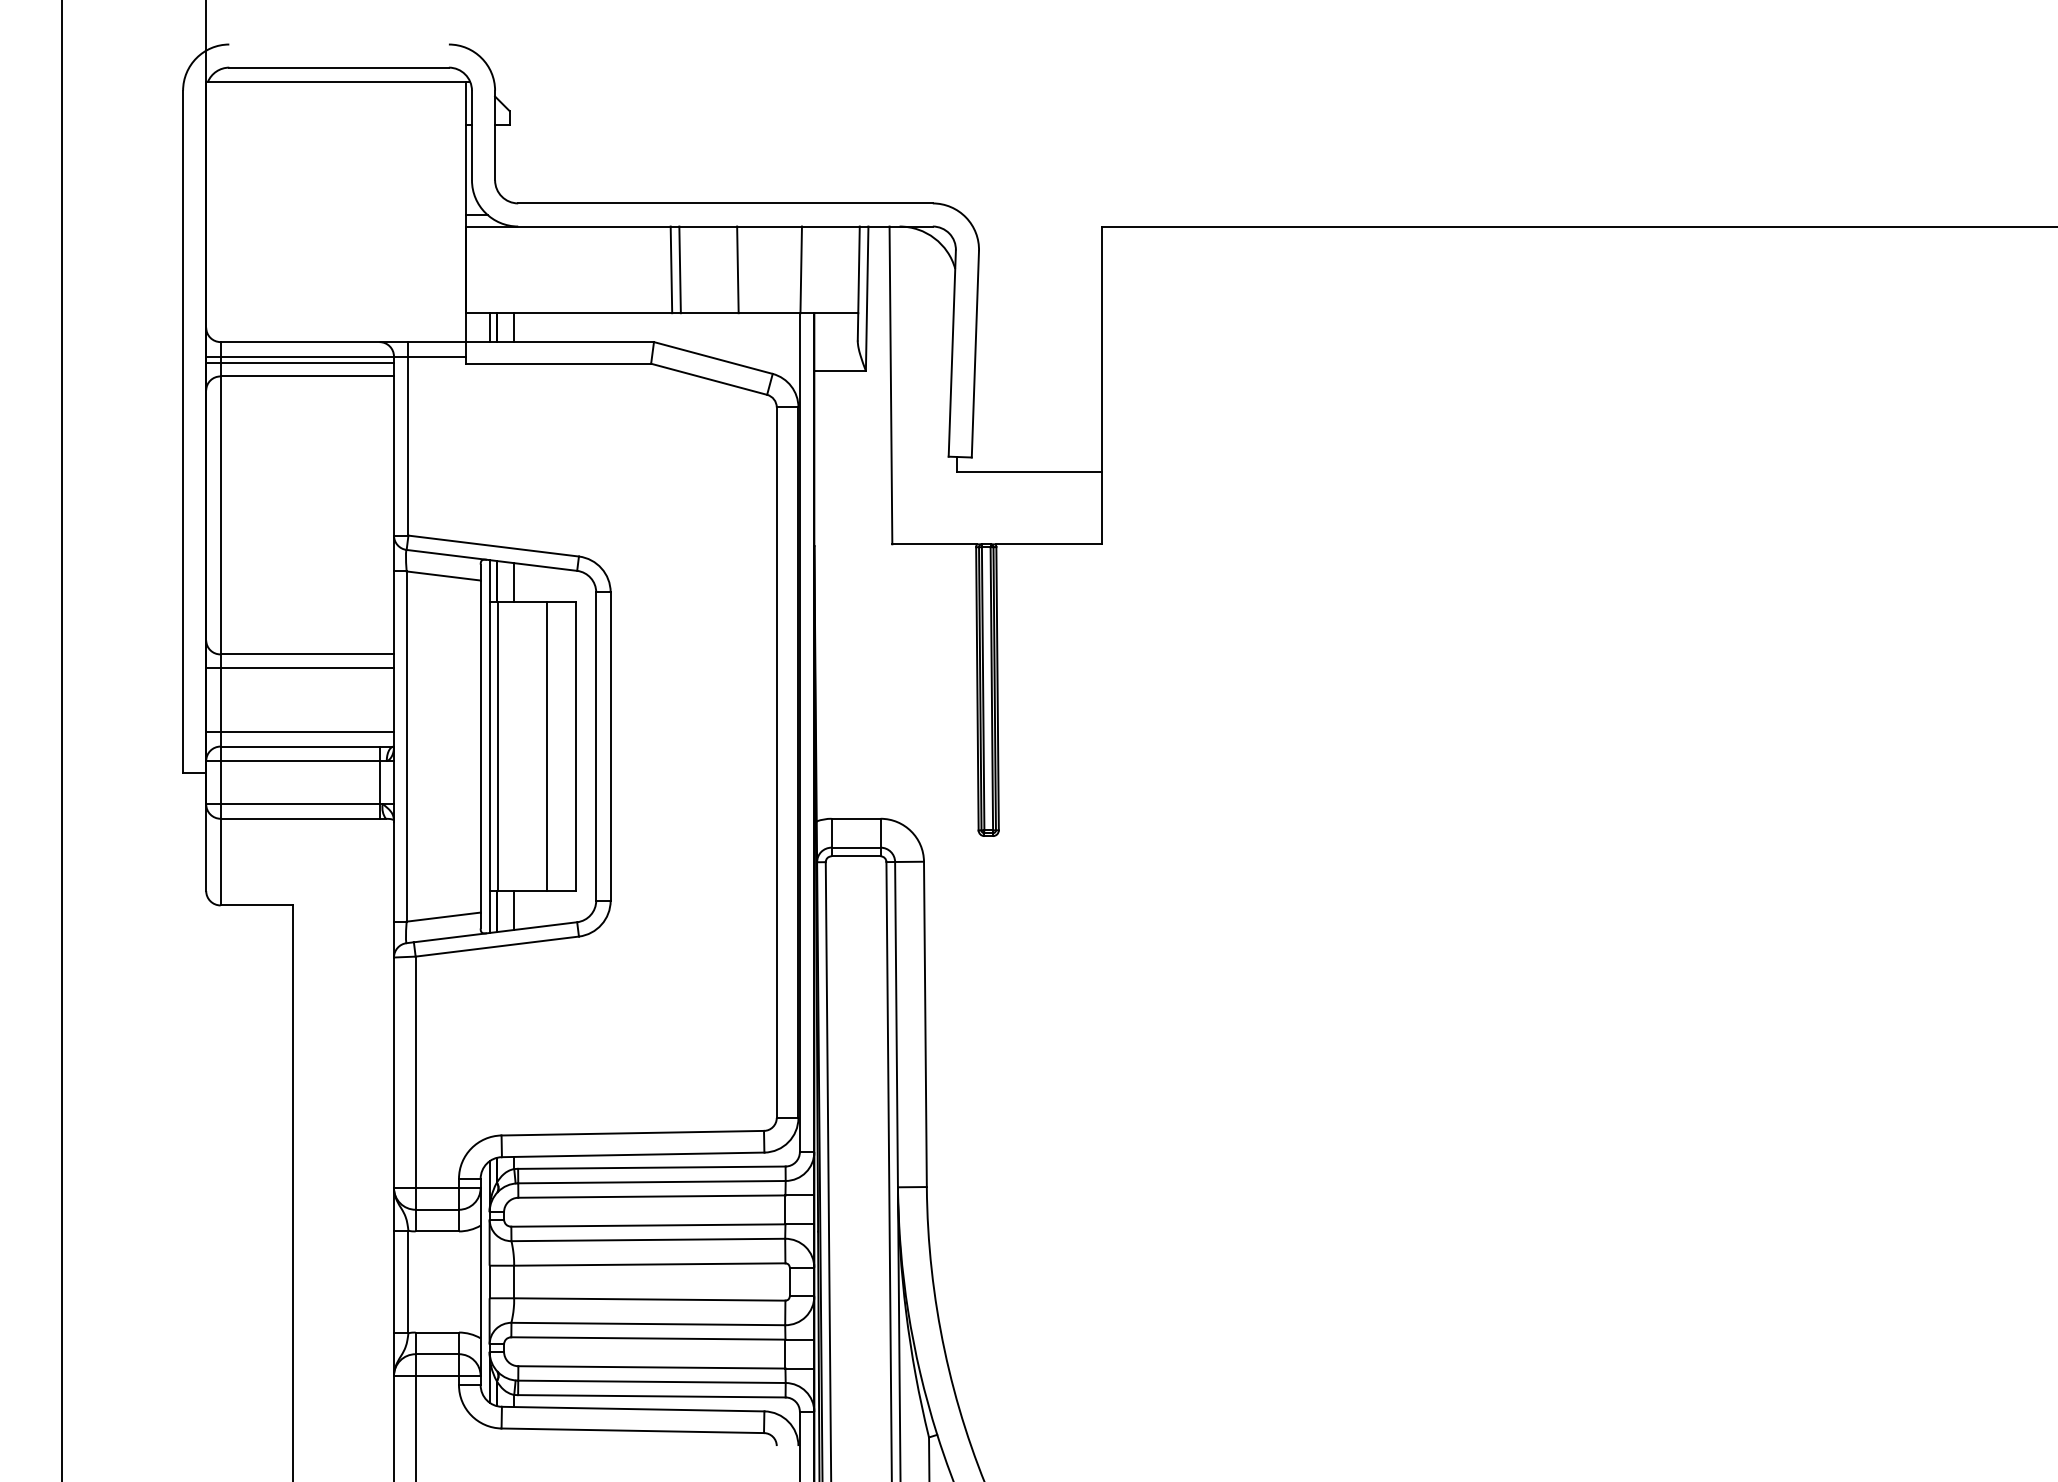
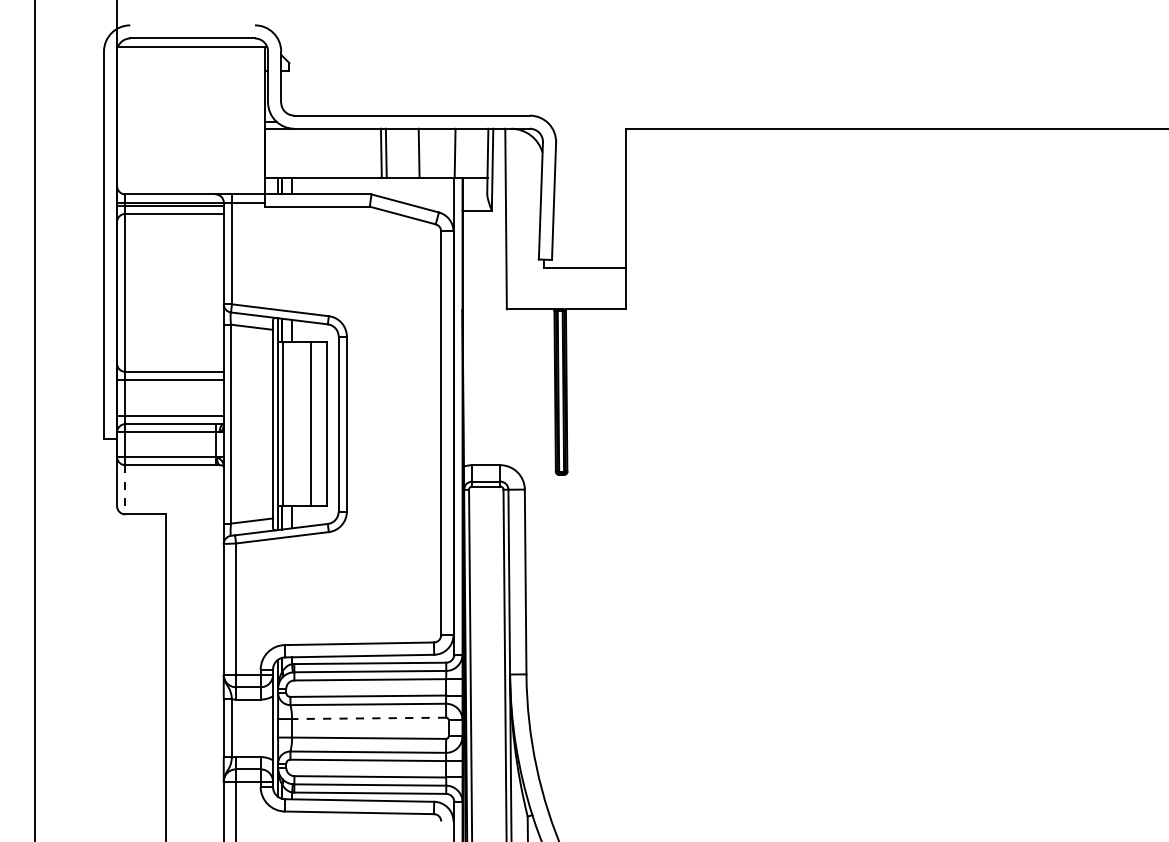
line: (220, 861) -> (125, 489), solid -> dashed
line: (648, 1264) -> (368, 718), solid -> dashed

